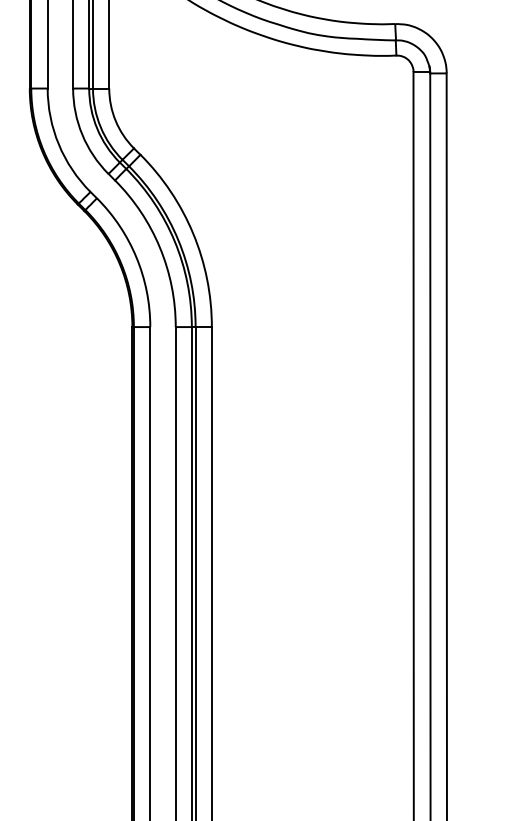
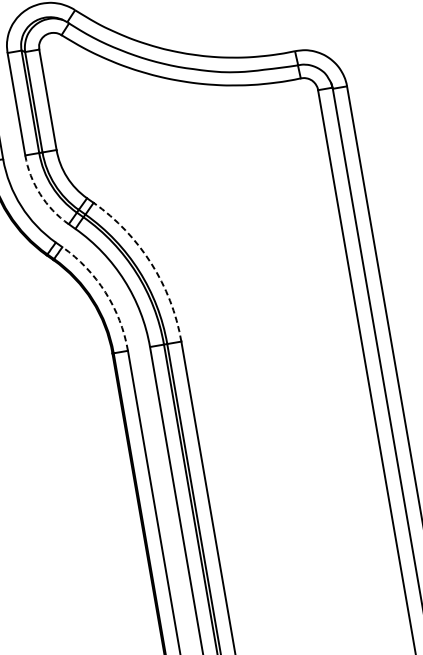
arc: (82, 134) -> (40, 193), solid -> dashed
arc: (193, 233) -> (151, 263), solid -> dashed
arc: (136, 257) -> (105, 292), solid -> dashed

